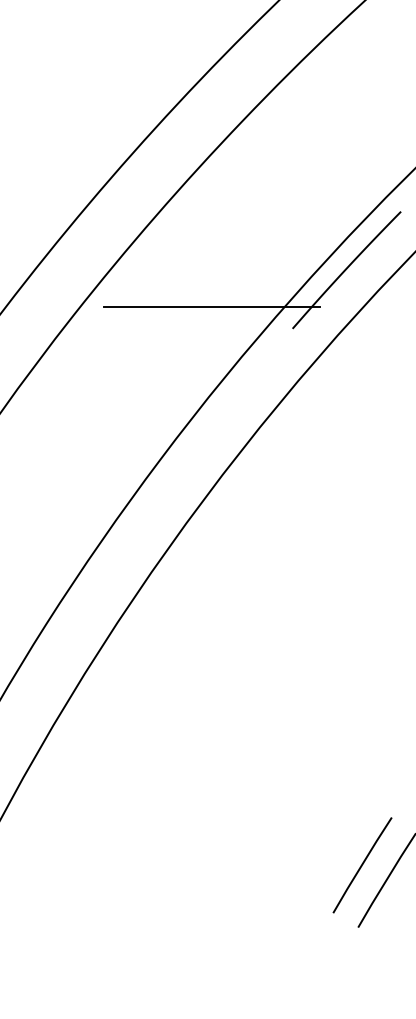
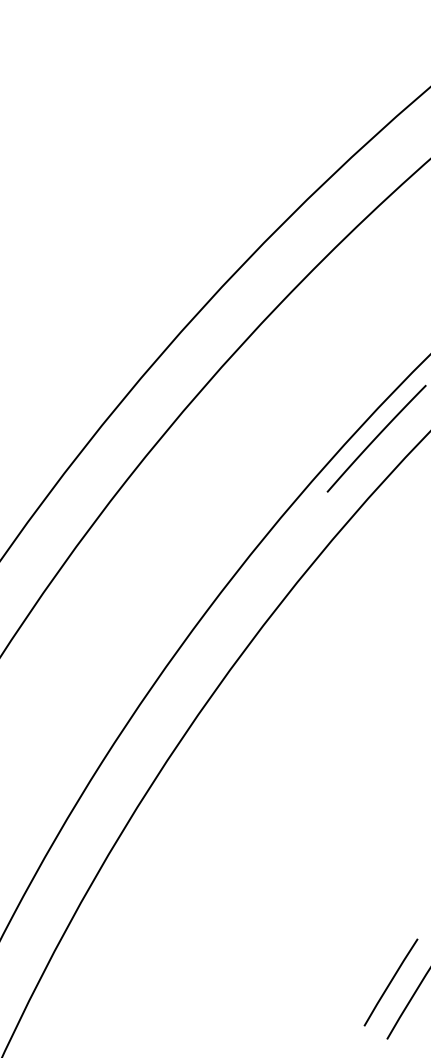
line: (211, 307) -> (253, 472), removed

